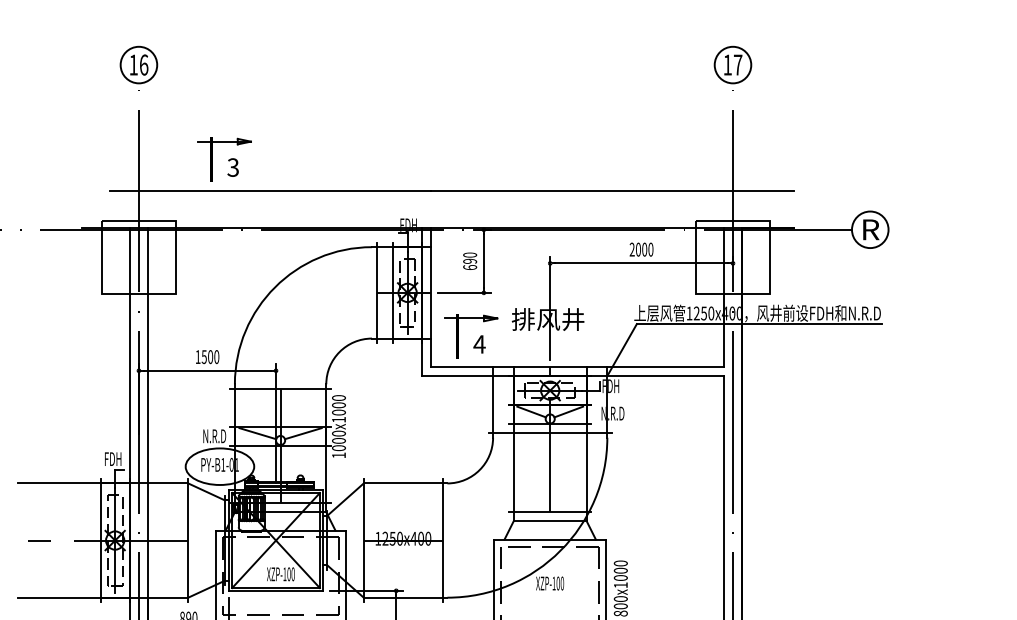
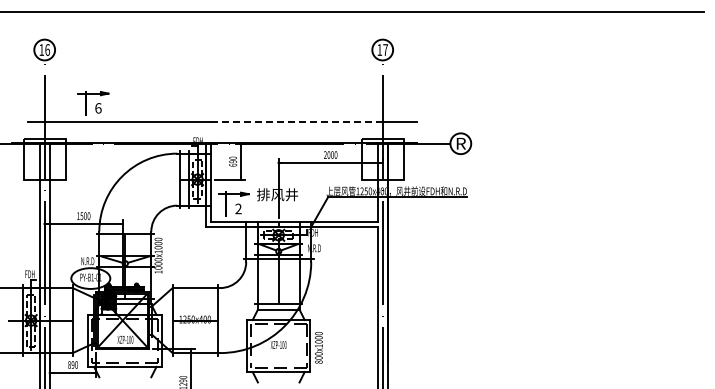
text: (233, 167) -> (98, 108), 3 -> 6
line: (581, 190) -> (296, 121), solid -> dashed
text: (479, 343) -> (238, 208), 4 -> 2

